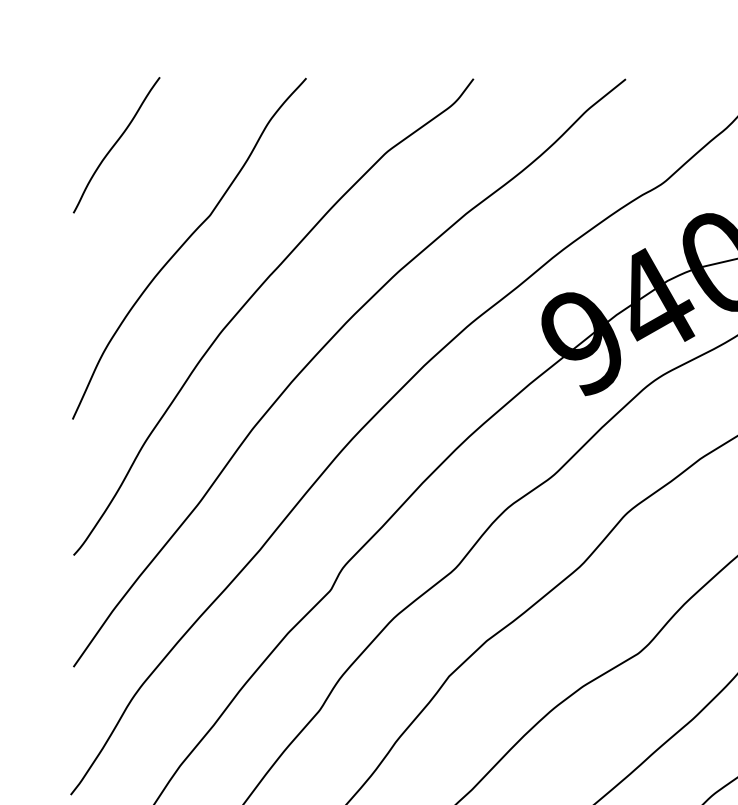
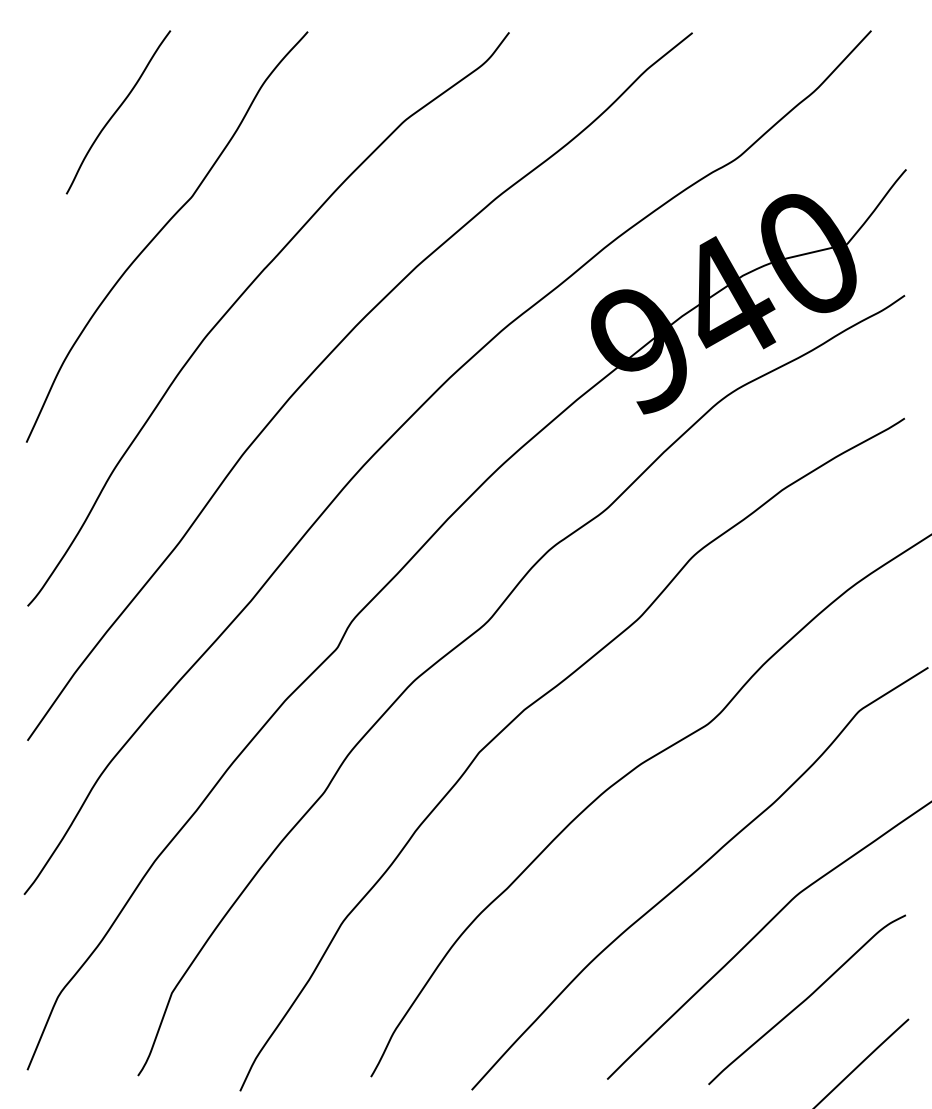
curve: (115, 144) -> (117, 111), moved

